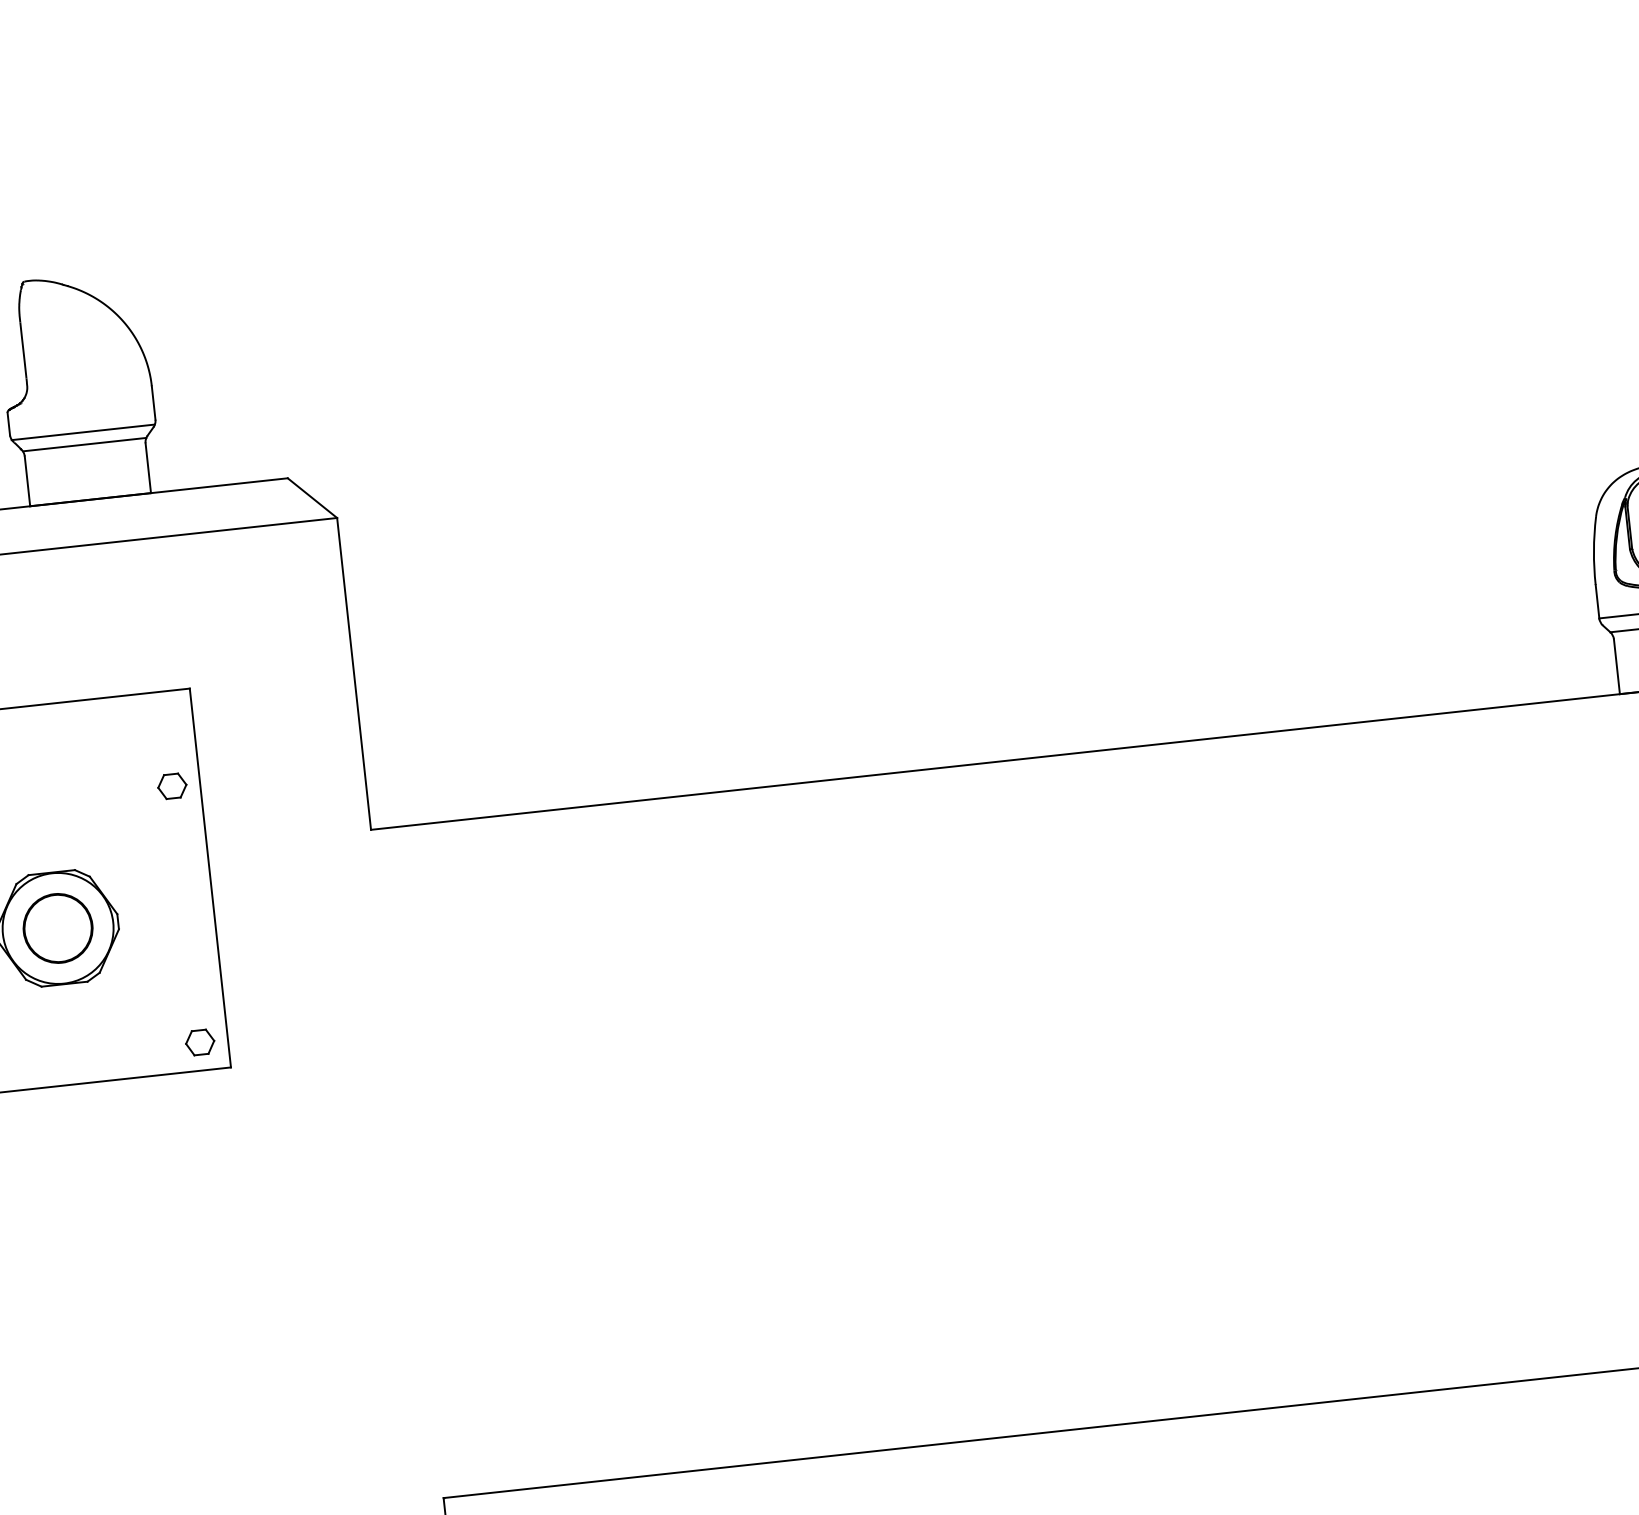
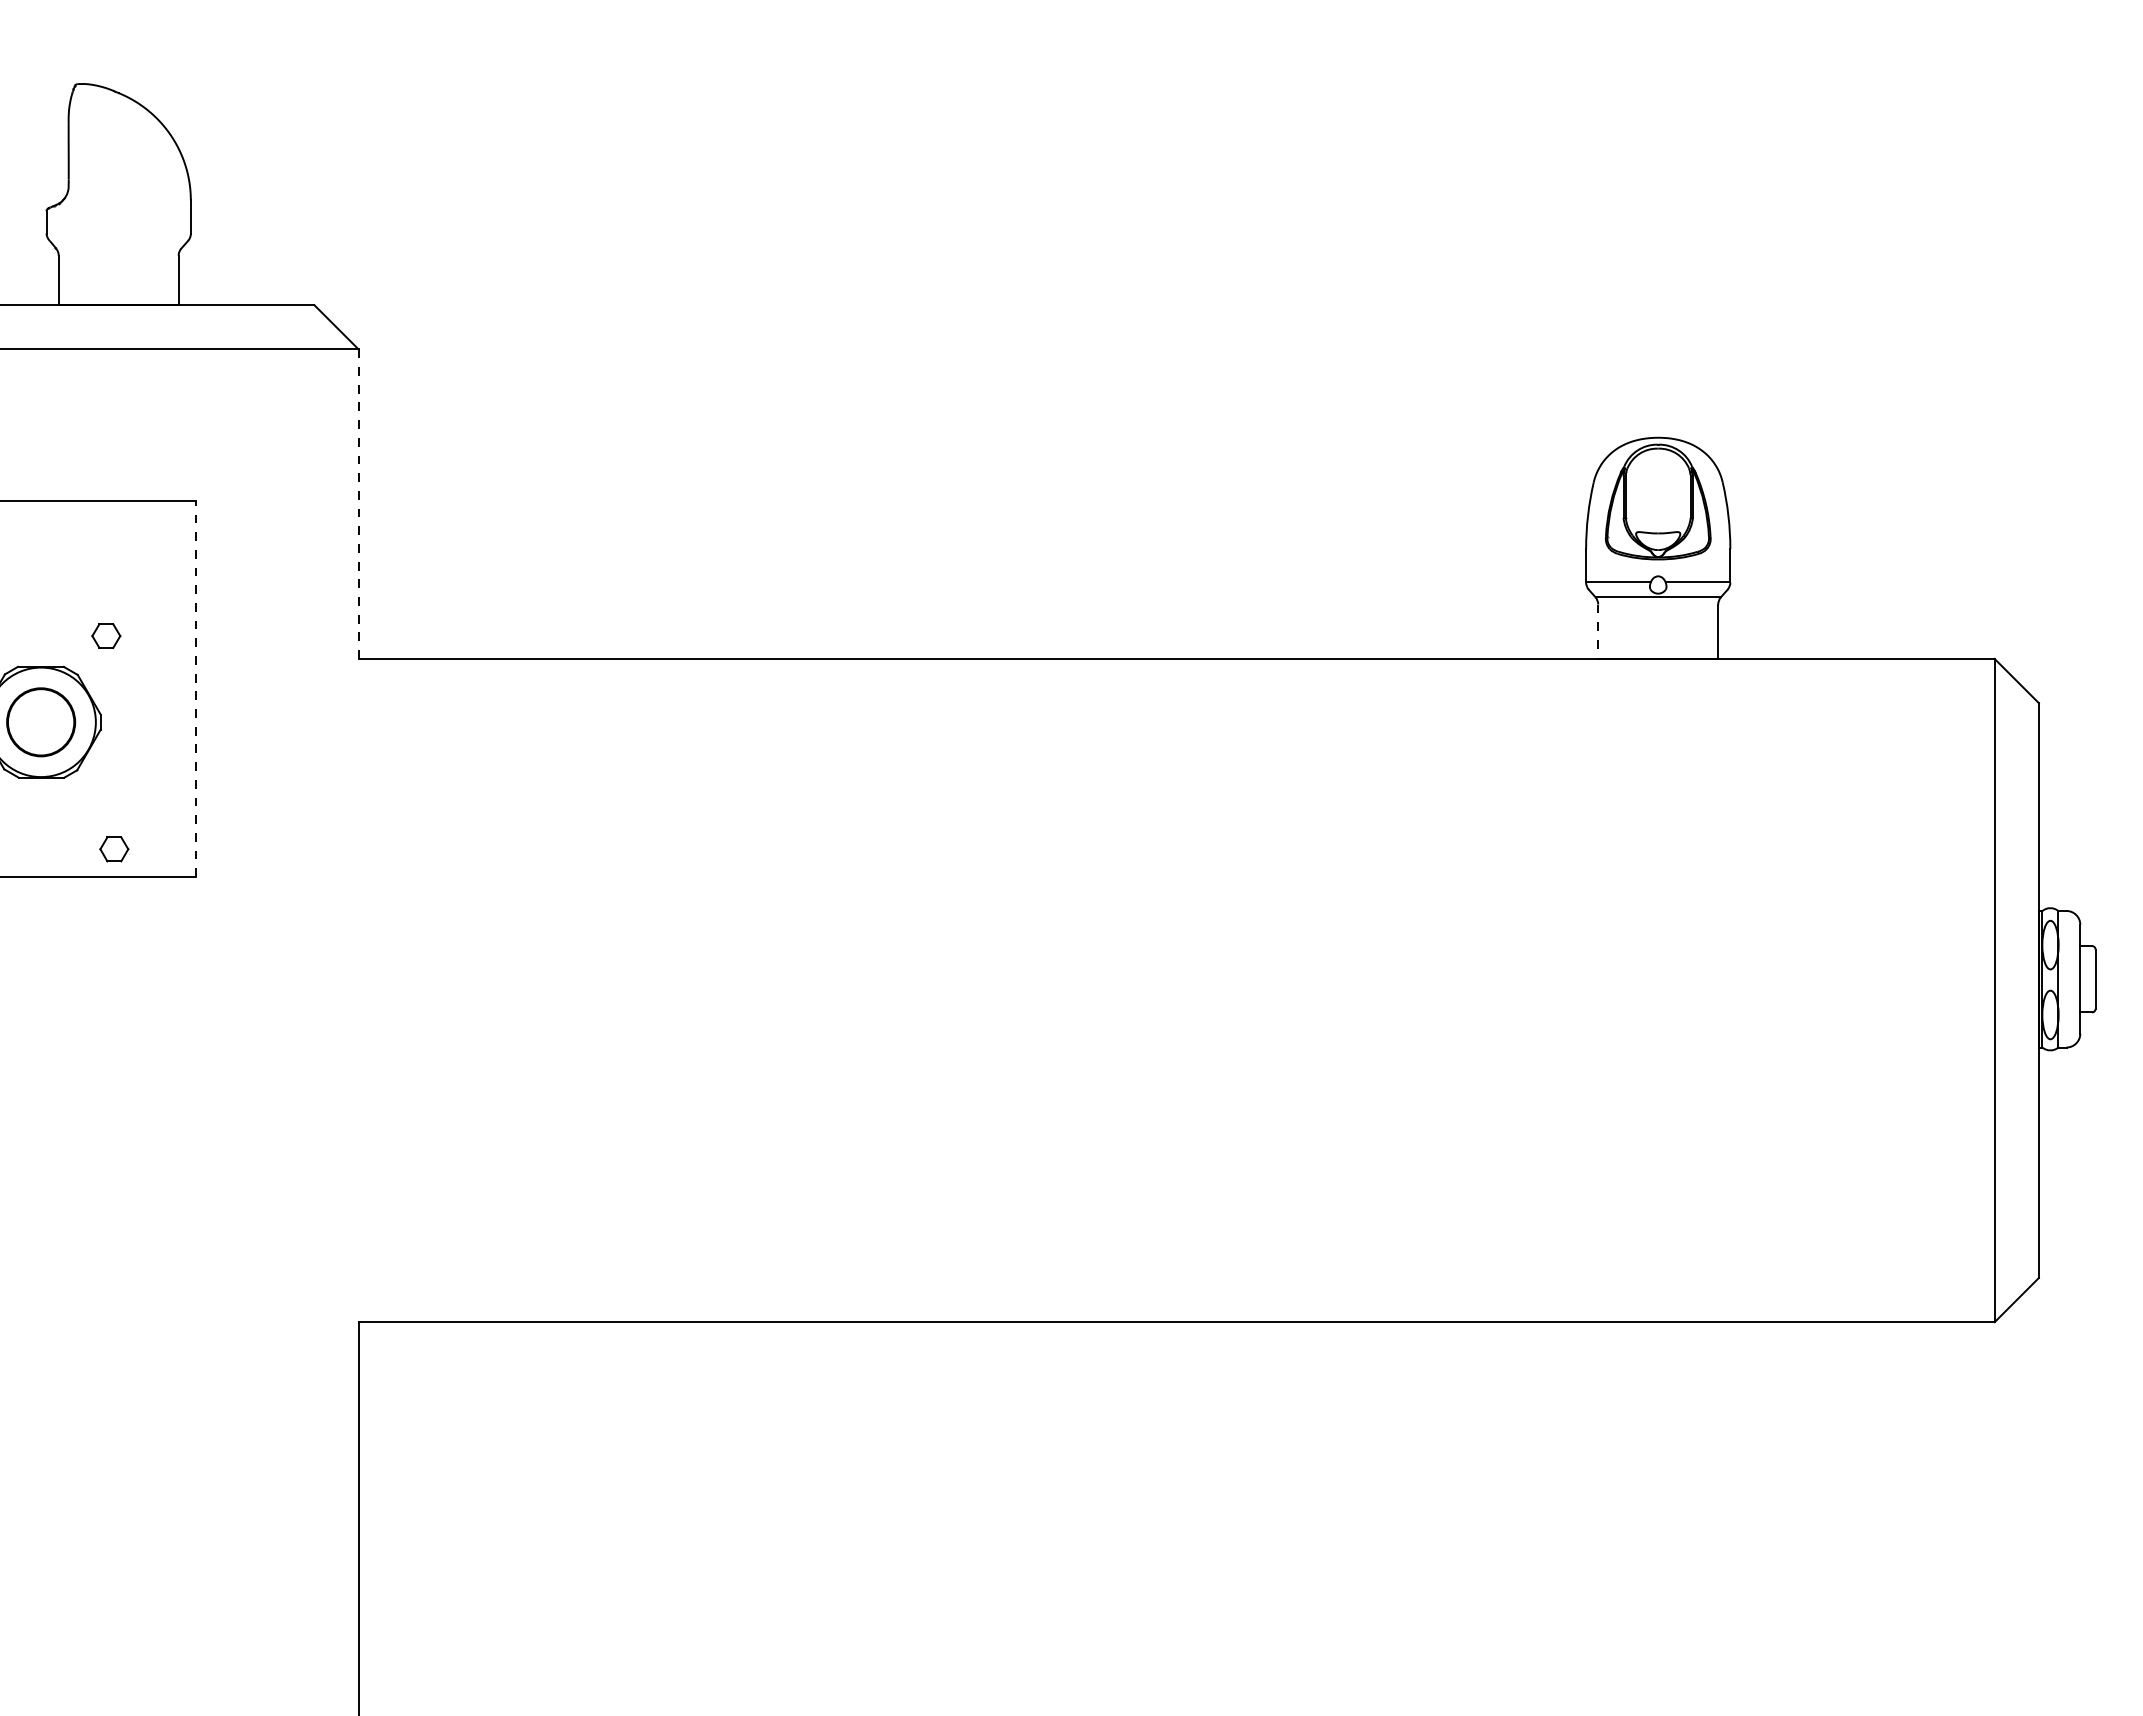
line: (83, 432) -> (118, 238), removed
line: (84, 444) -> (118, 250), removed
line: (1617, 667) -> (1598, 632), solid -> dashed
line: (354, 674) -> (358, 504), solid -> dashed
part: (172, 785) -> (106, 635), moved
line: (209, 877) -> (195, 688), solid -> dashed
part: (200, 1042) -> (114, 849), moved

